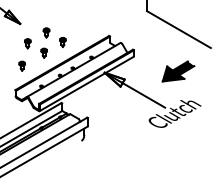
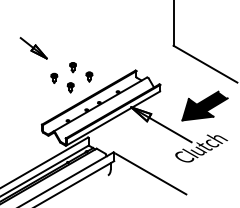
part: (21, 65) -> (48, 100), removed
part: (177, 70) -> (204, 105), size x1.43
line: (123, 138) -> (150, 173), added

